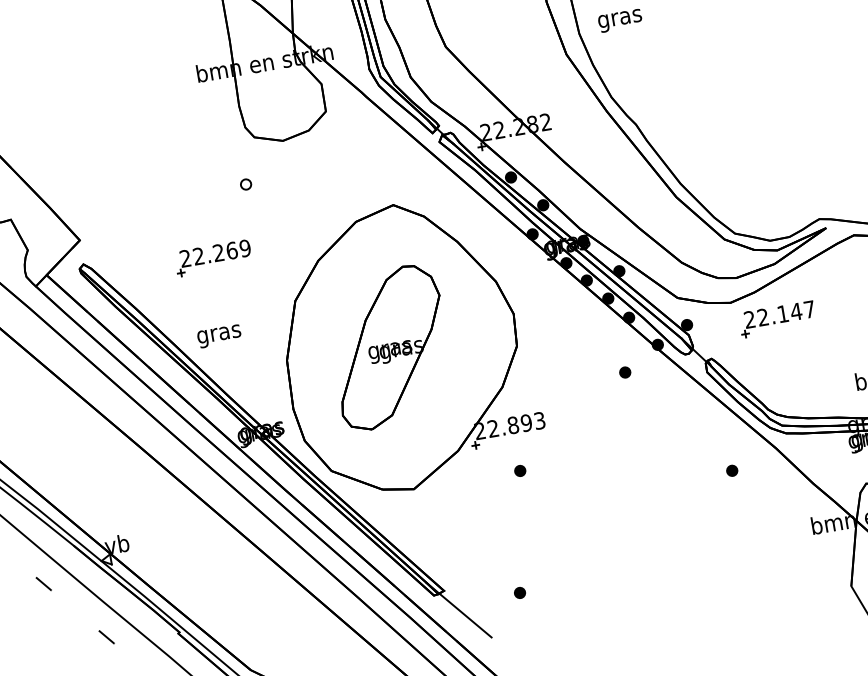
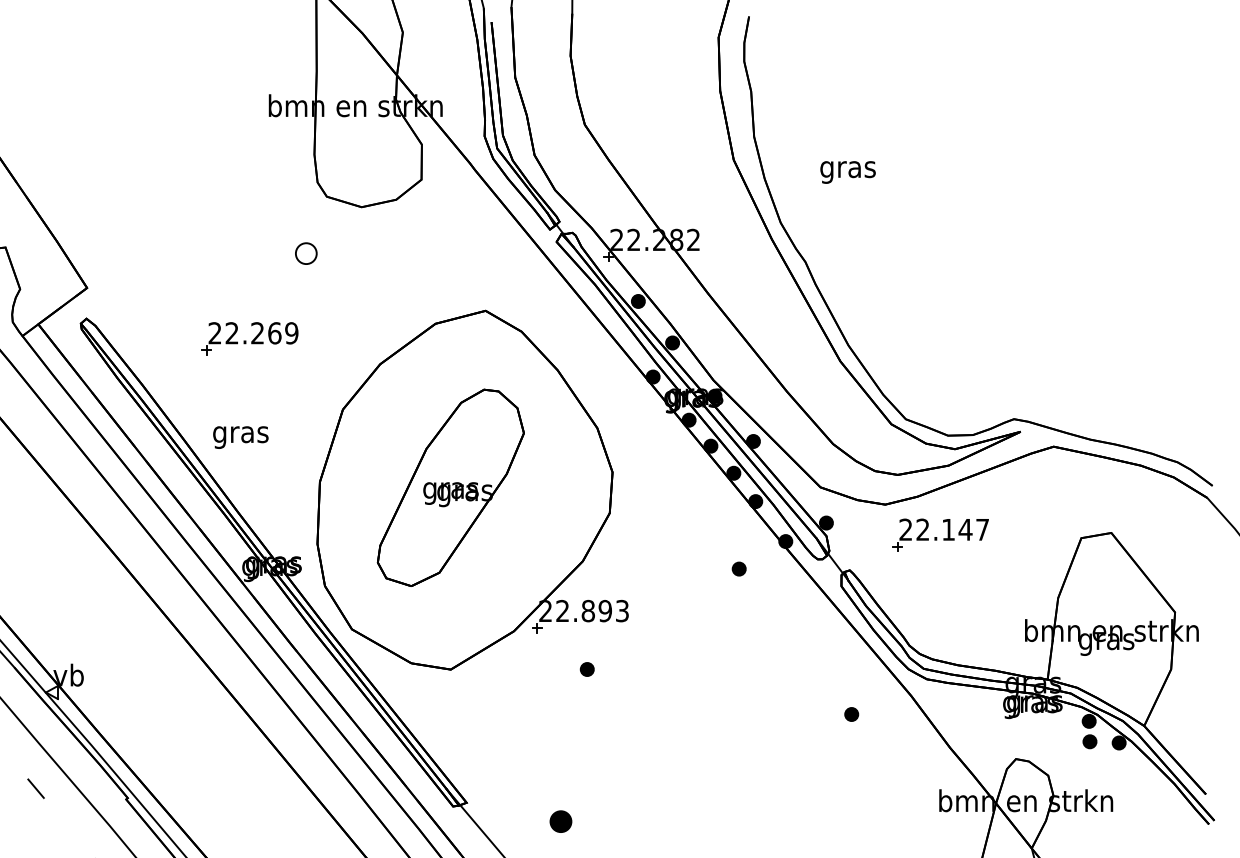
text: (619, 20) -> (847, 172), moved
part: (246, 184) -> (306, 253), size x1.6
part: (519, 592) -> (560, 821), size x1.6

